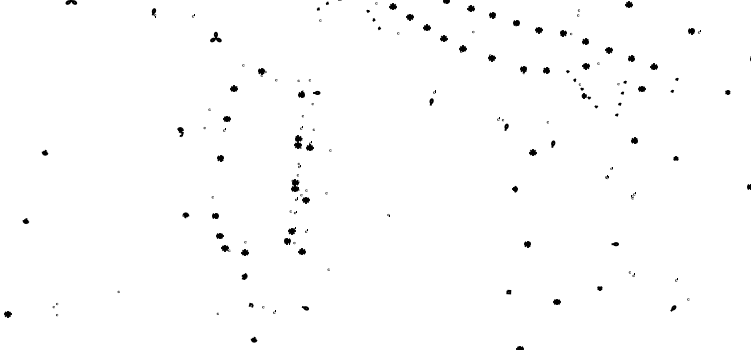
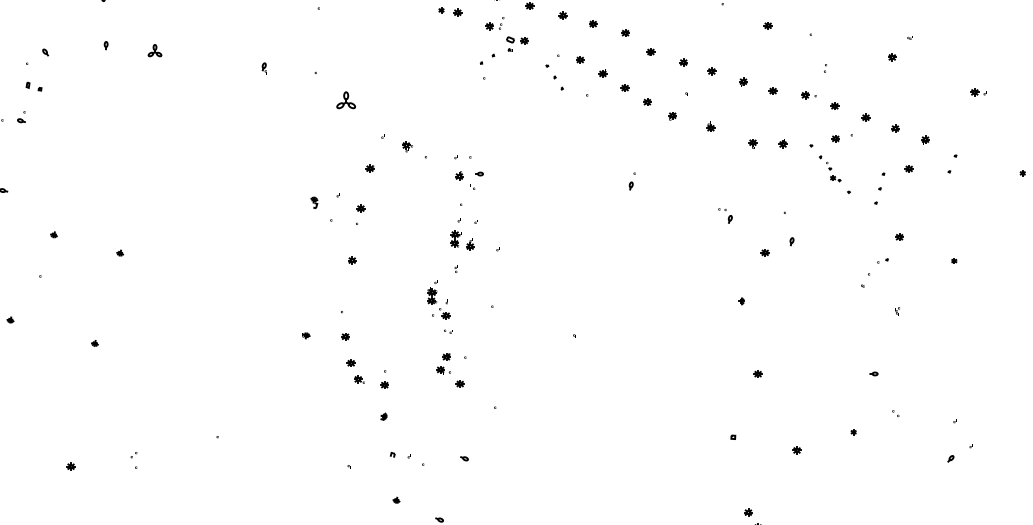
part: (215, 36) -> (345, 99), size x1.4
part: (621, 82) -> (882, 260), moved
part: (180, 131) -> (314, 202), moved
part: (300, 187) -> (438, 299), moved

